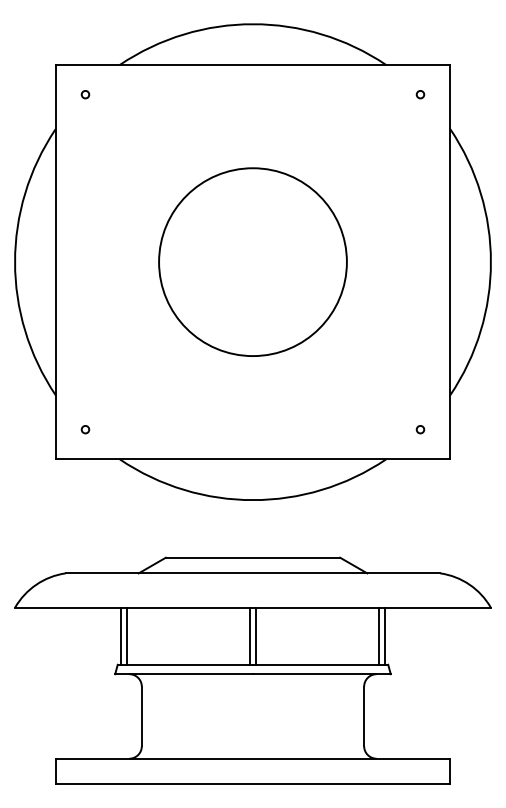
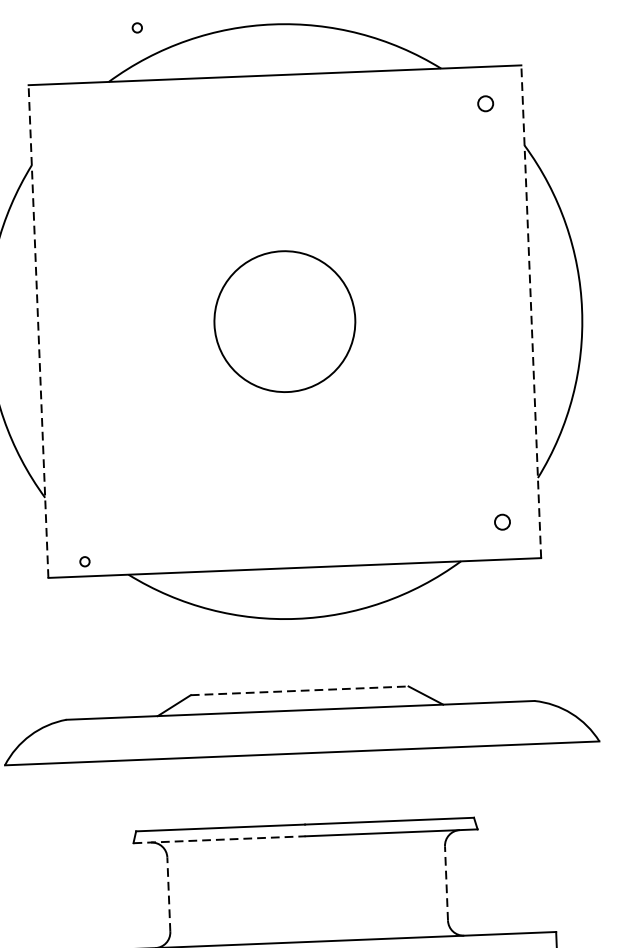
circle: (85, 94) -> (137, 27), moved
circle: (420, 94) -> (485, 103), size x1.6
line: (55, 261) -> (38, 330), solid -> dashed
line: (450, 261) -> (531, 310), solid -> dashed
circle: (252, 262) -> (284, 322), size x0.6
circle: (85, 429) -> (84, 561), moved
circle: (420, 429) -> (502, 522), size x1.6
line: (253, 557) -> (300, 690), solid -> dashed
line: (120, 635) -> (138, 794), removed
line: (127, 635) -> (146, 794), removed
line: (249, 635) -> (299, 788), removed
line: (256, 635) -> (307, 787), removed
line: (378, 635) -> (460, 781), removed
line: (385, 635) -> (469, 781), removed
line: (184, 674) -> (220, 840), solid -> dashed
line: (141, 716) -> (168, 894), solid -> dashed
line: (364, 716) -> (446, 883), solid -> dashed

